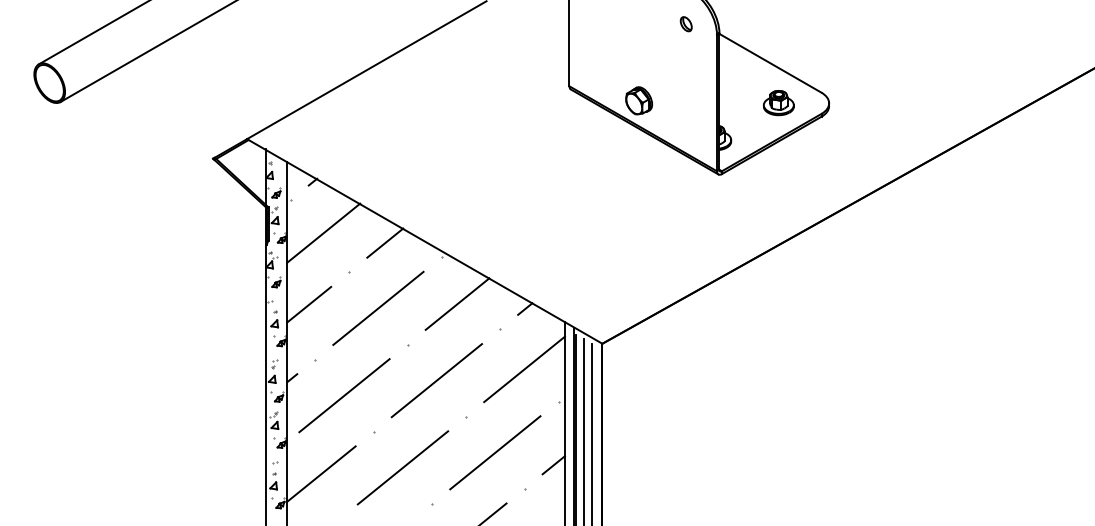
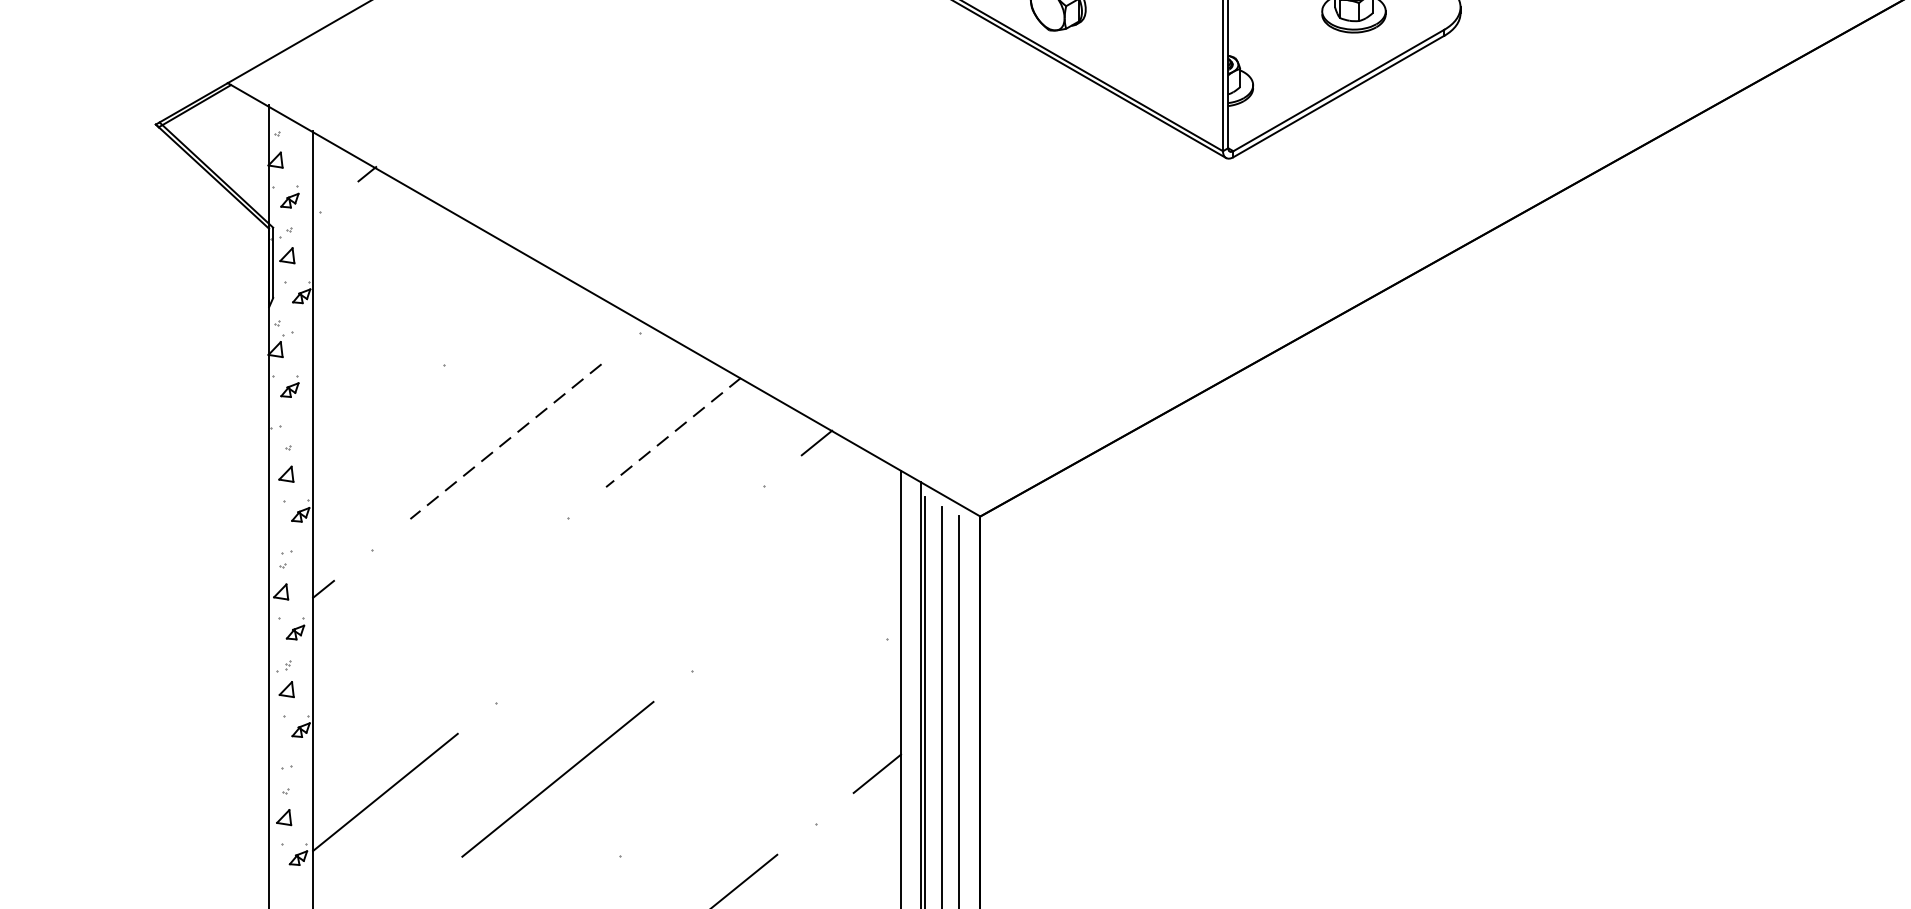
line: (323, 232) -> (389, 280), removed
line: (385, 242) -> (520, 302), removed
line: (309, 304) -> (359, 433), removed
line: (457, 304) -> (673, 433), solid -> dashed
line: (378, 308) -> (506, 441), solid -> dashed
line: (524, 369) -> (815, 571), removed
line: (436, 380) -> (628, 594), removed
line: (344, 395) -> (434, 626), removed
line: (495, 452) -> (753, 746), removed

